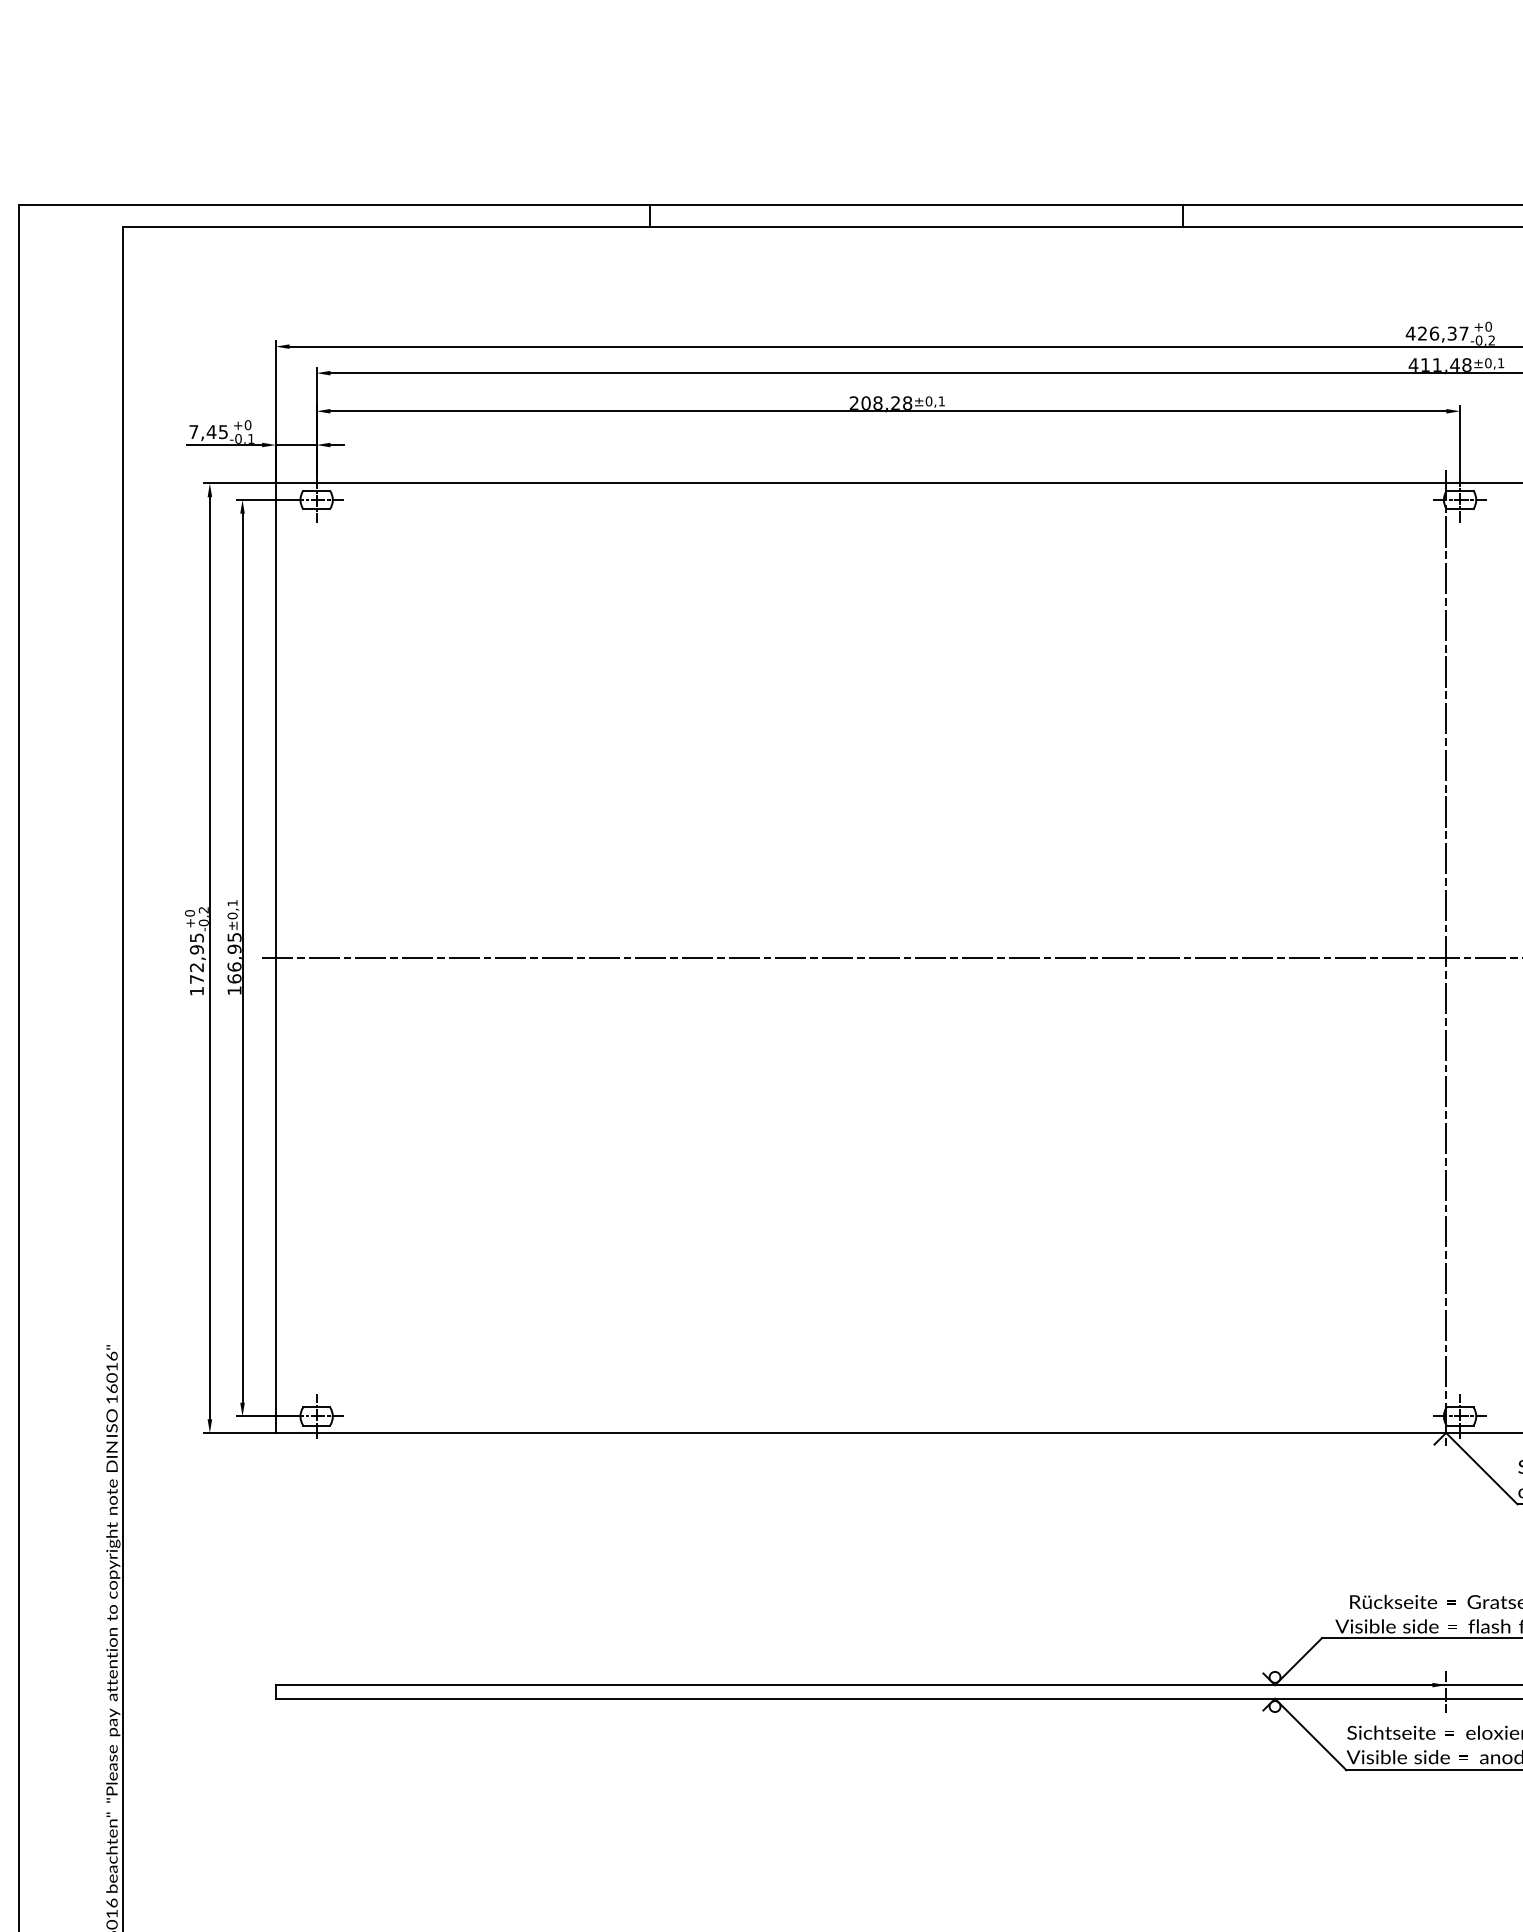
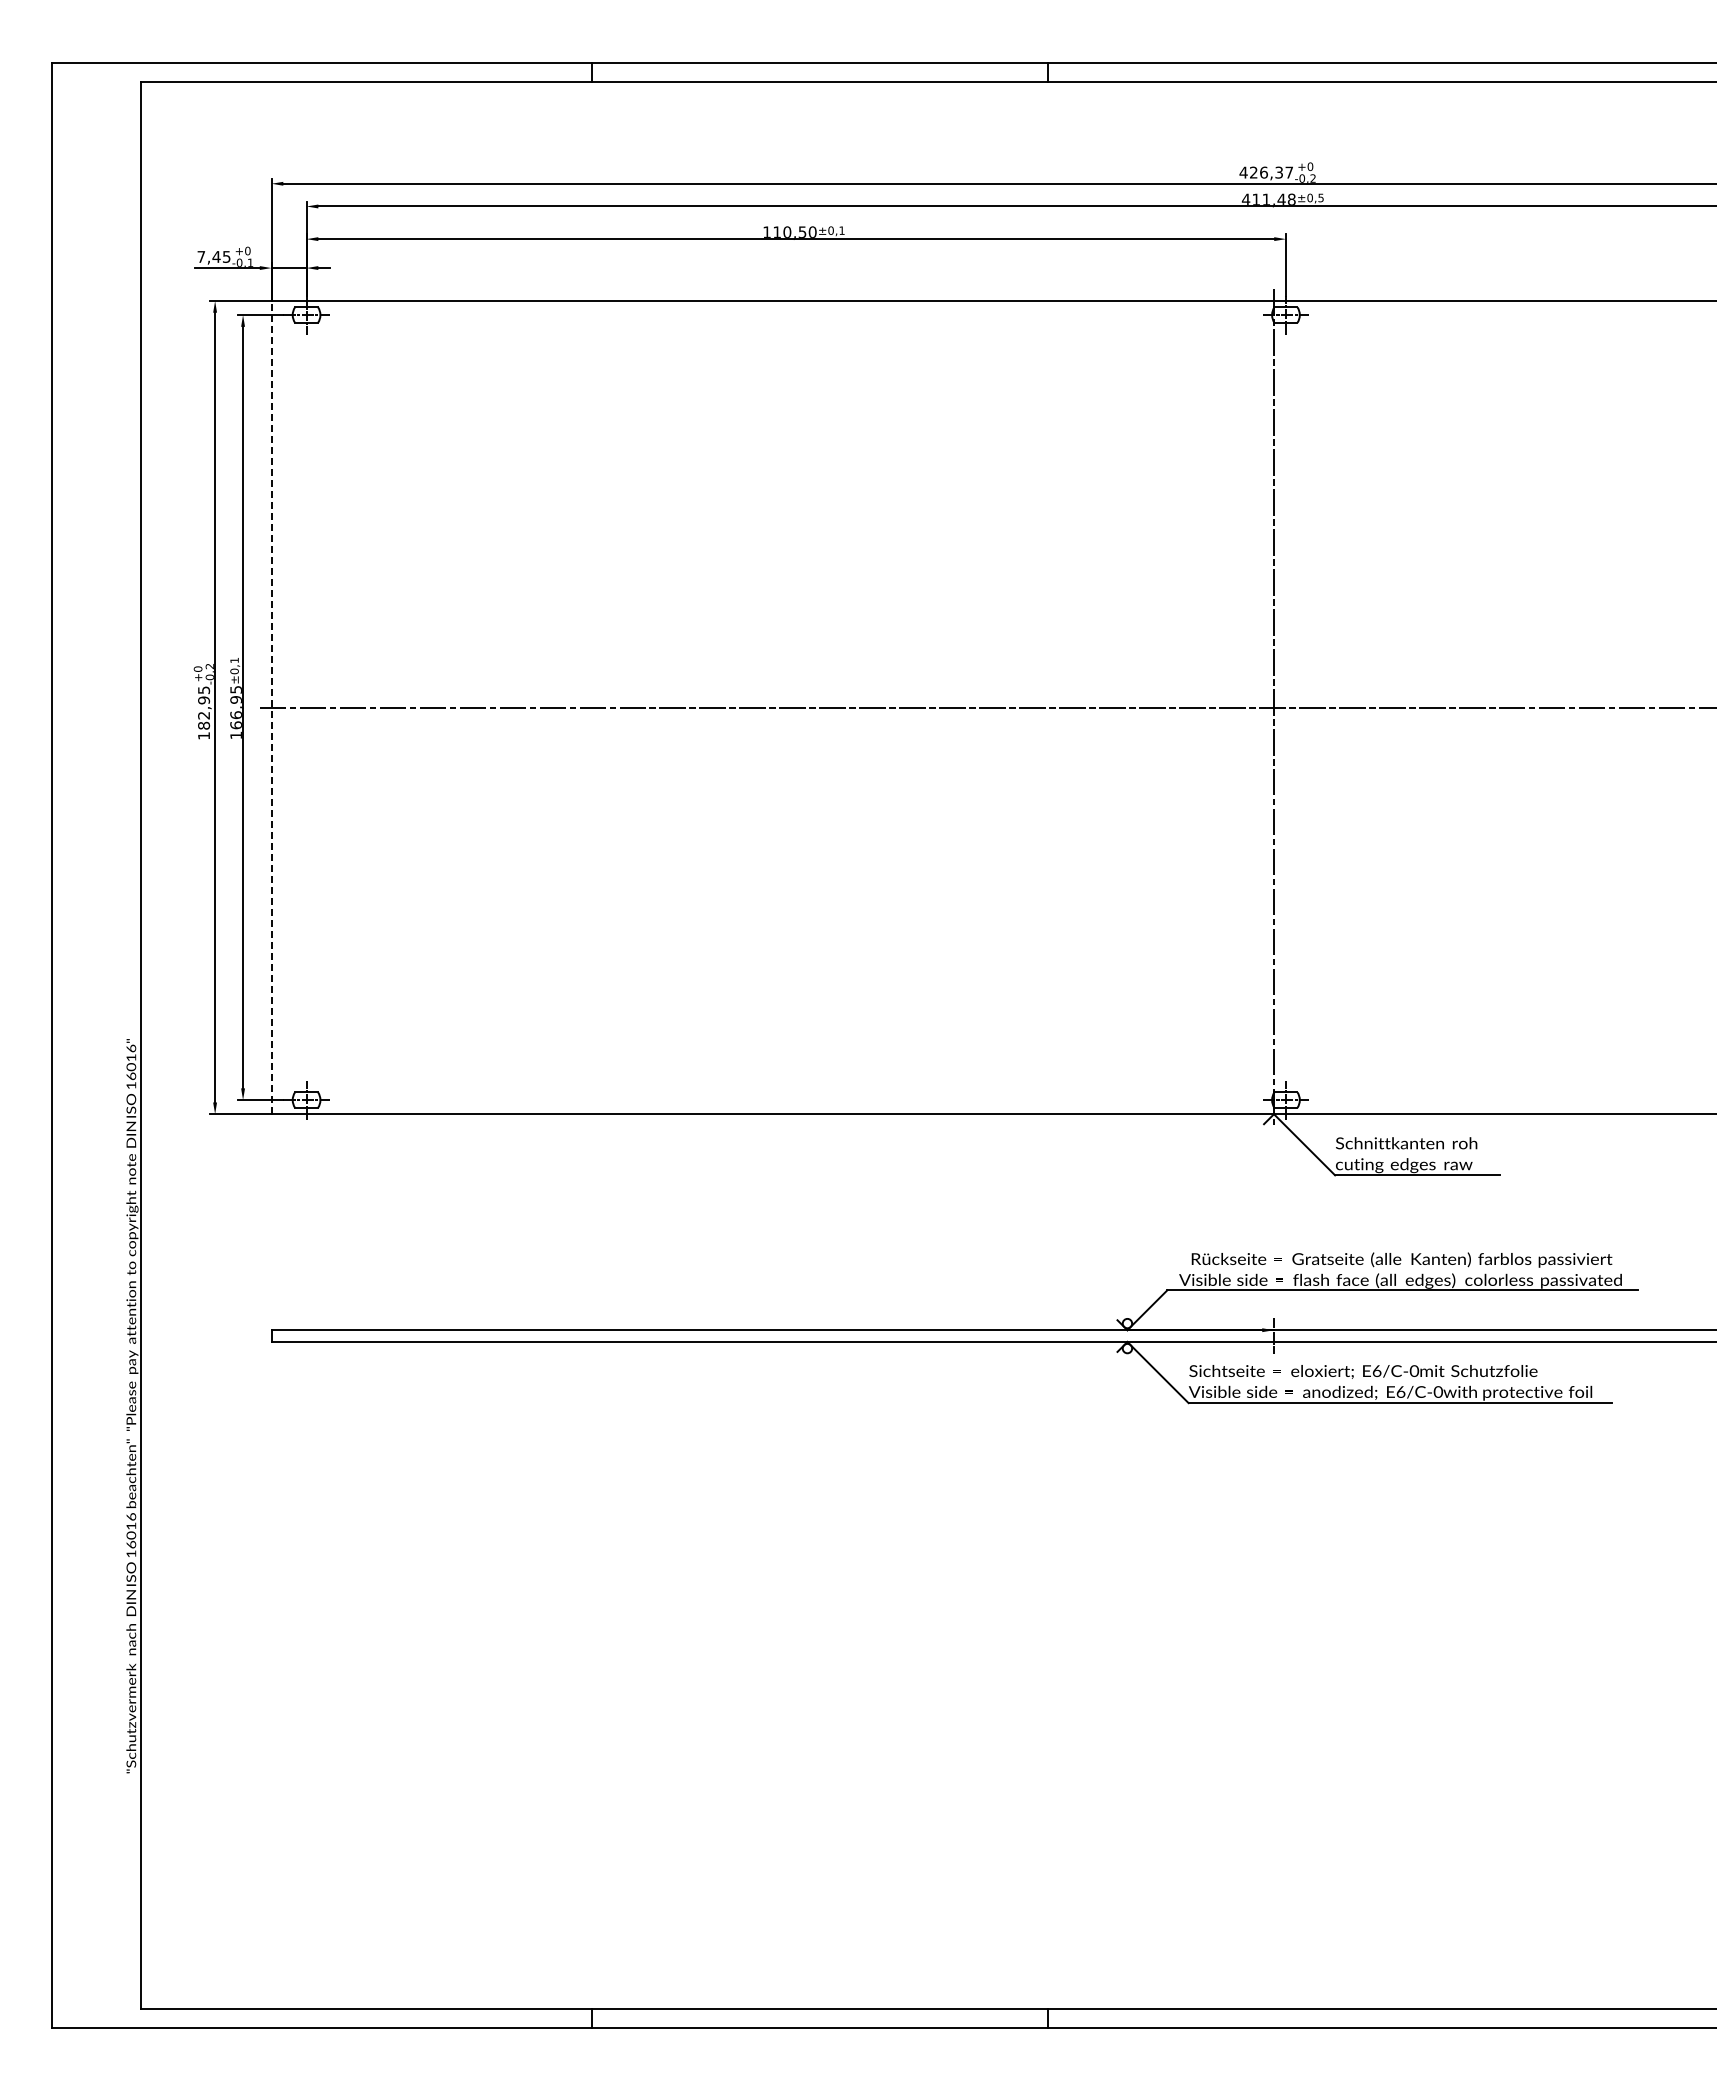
text: (1500, 362) -> (1320, 197), ±0,1 -> ±0,5
text: (880, 402) -> (789, 231), 208,28 -> 110,50
line: (275, 958) -> (271, 707), solid -> dashed
text: (197, 979) -> (204, 725), 172,95 -> 182,95

